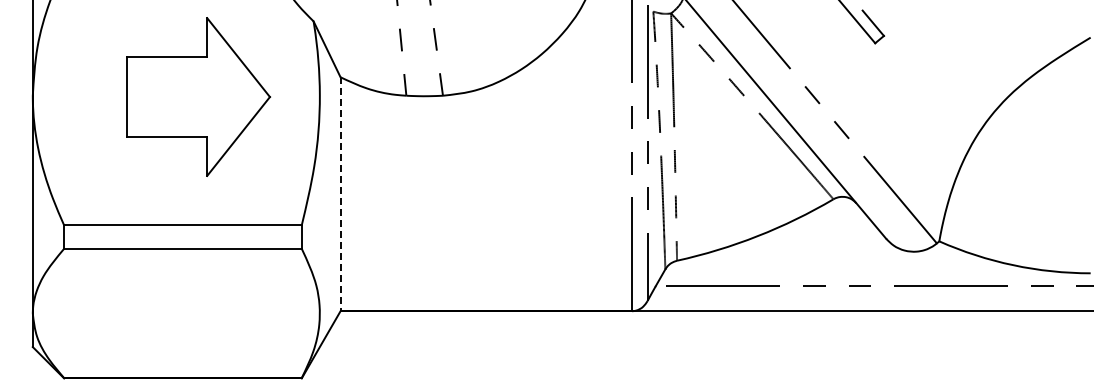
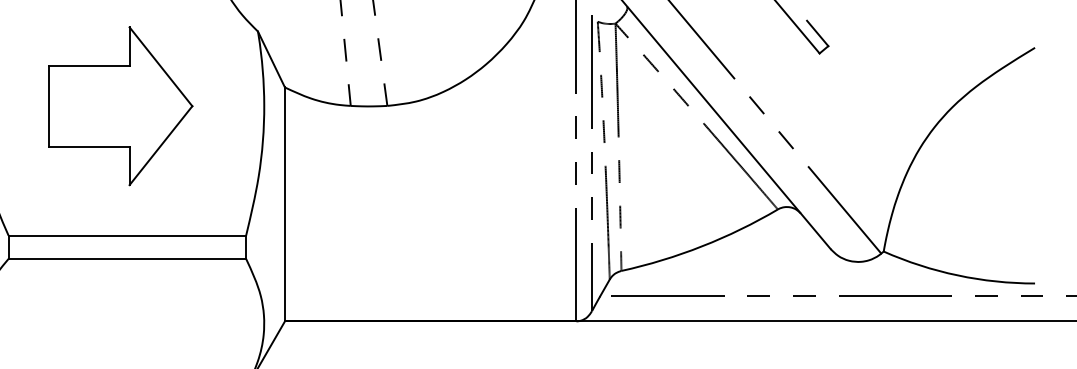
part: (198, 96) -> (120, 105), moved
line: (340, 194) -> (284, 204), dashed -> solid

